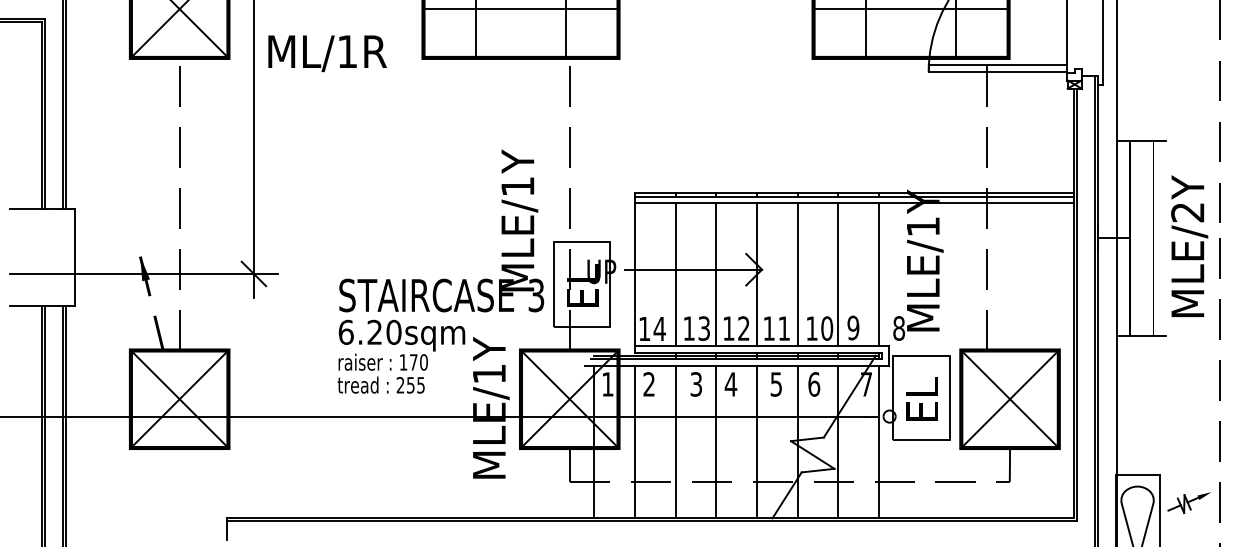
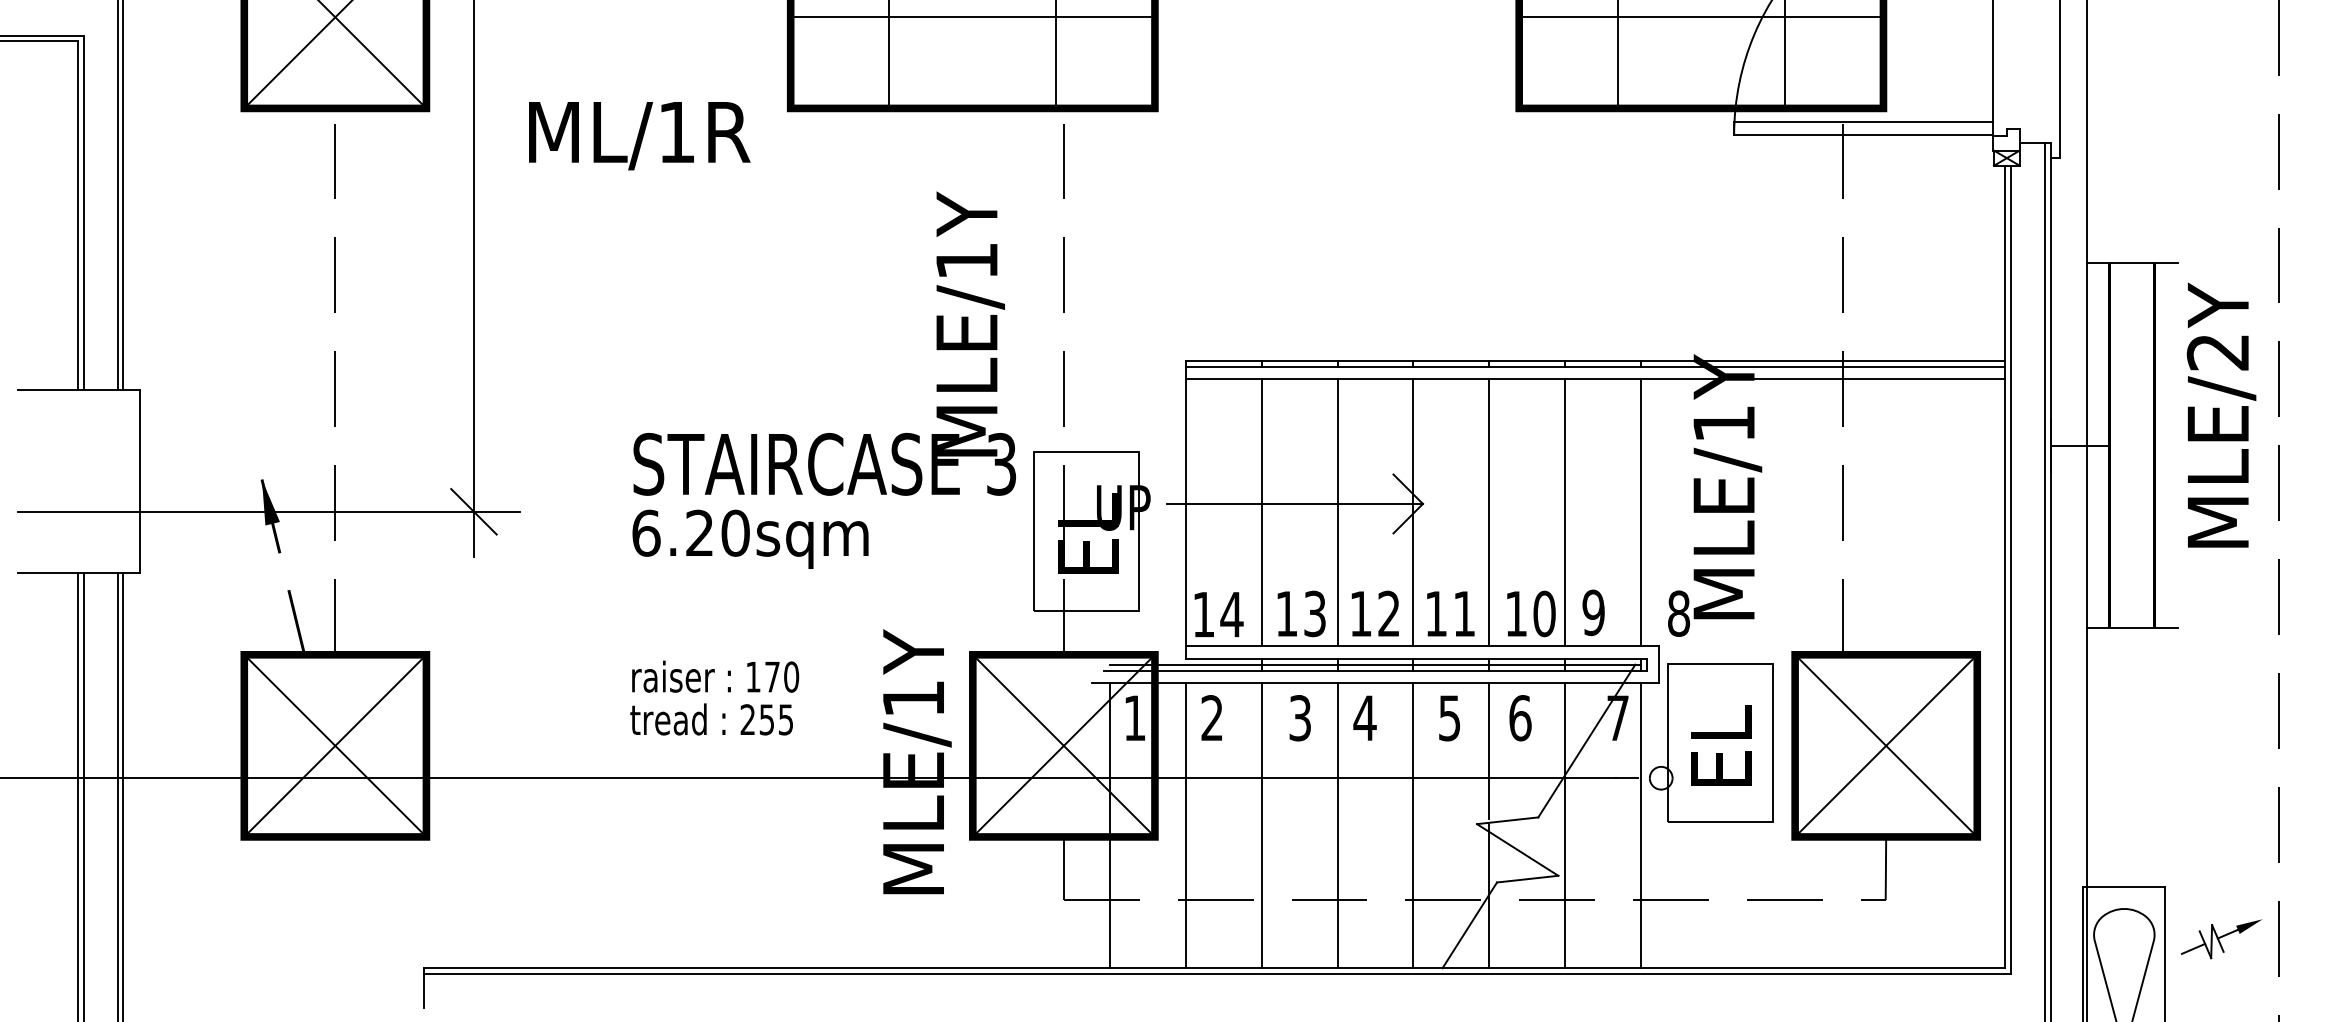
text: (327, 53) -> (639, 135), moved
text: (1189, 245) -> (2221, 413), moved
text: (441, 250) -> (824, 380), moved

